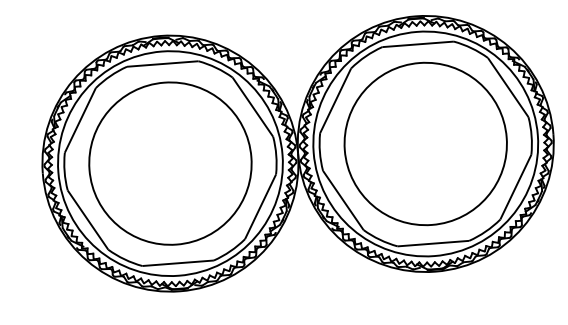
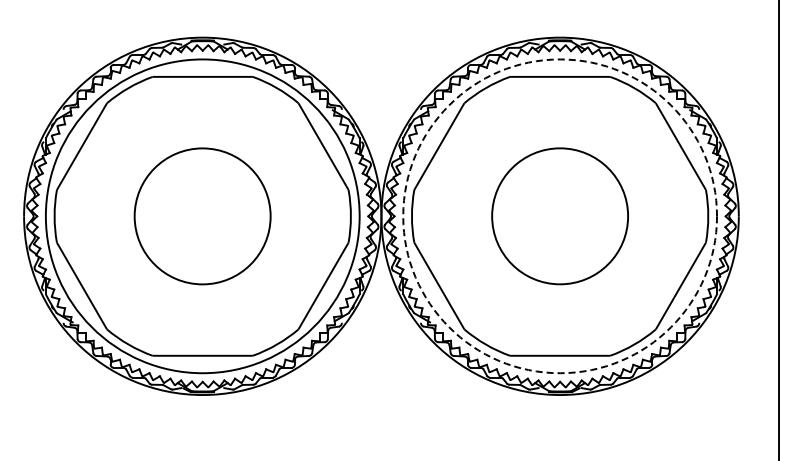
circle: (425, 144) -> (559, 216), size x0.6
circle: (426, 144) -> (560, 216), solid -> dashed
circle: (170, 163) -> (202, 216), size x0.6

